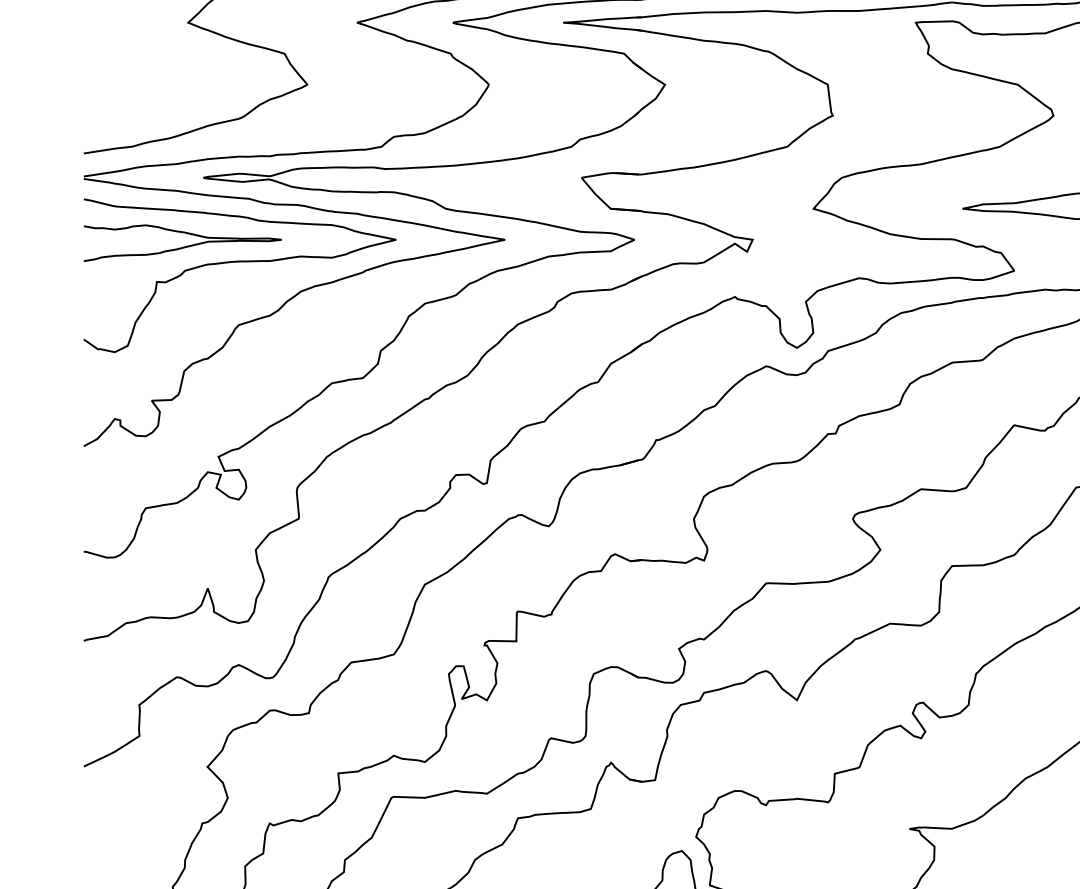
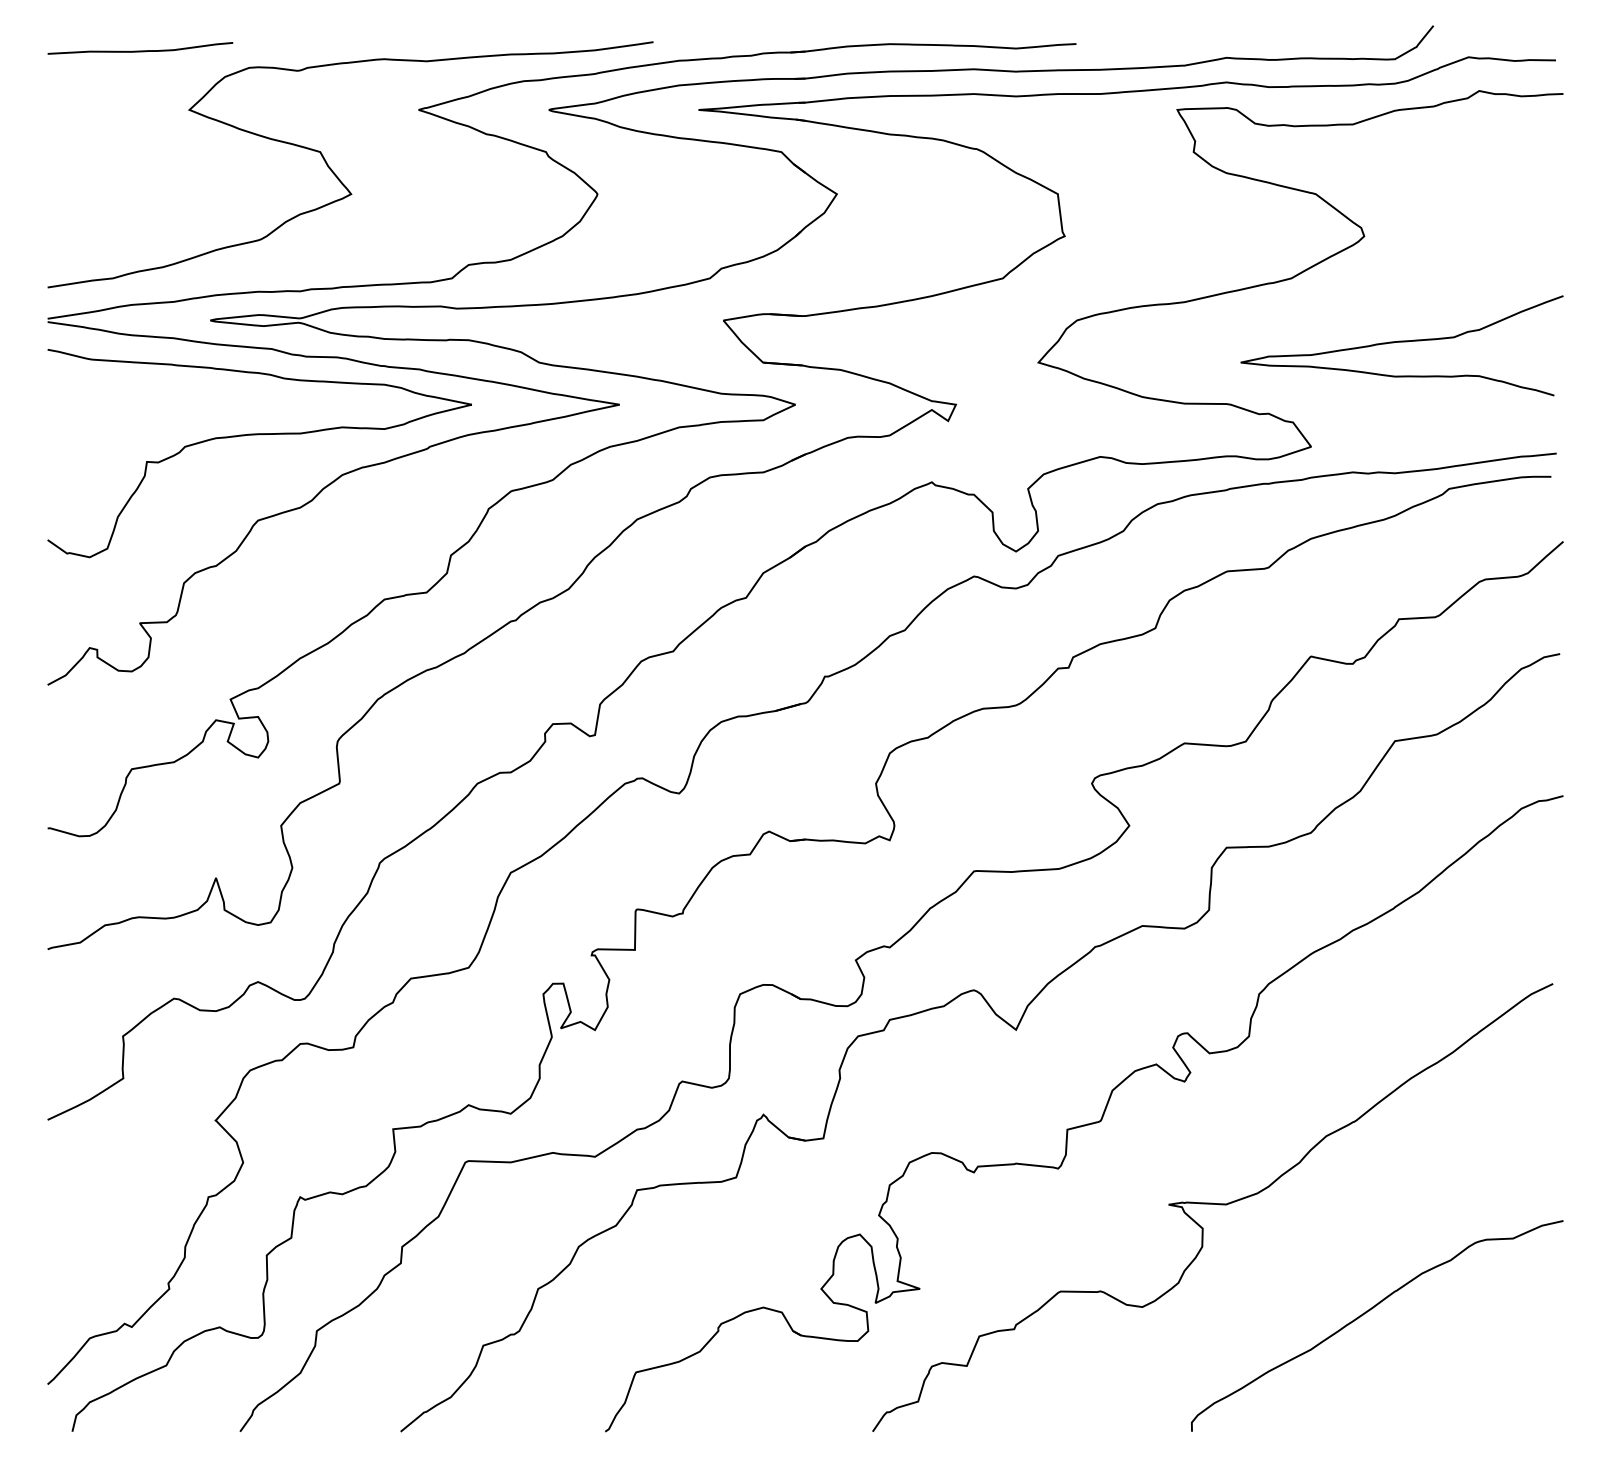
curve: (182, 247) -> (181, 414), removed

